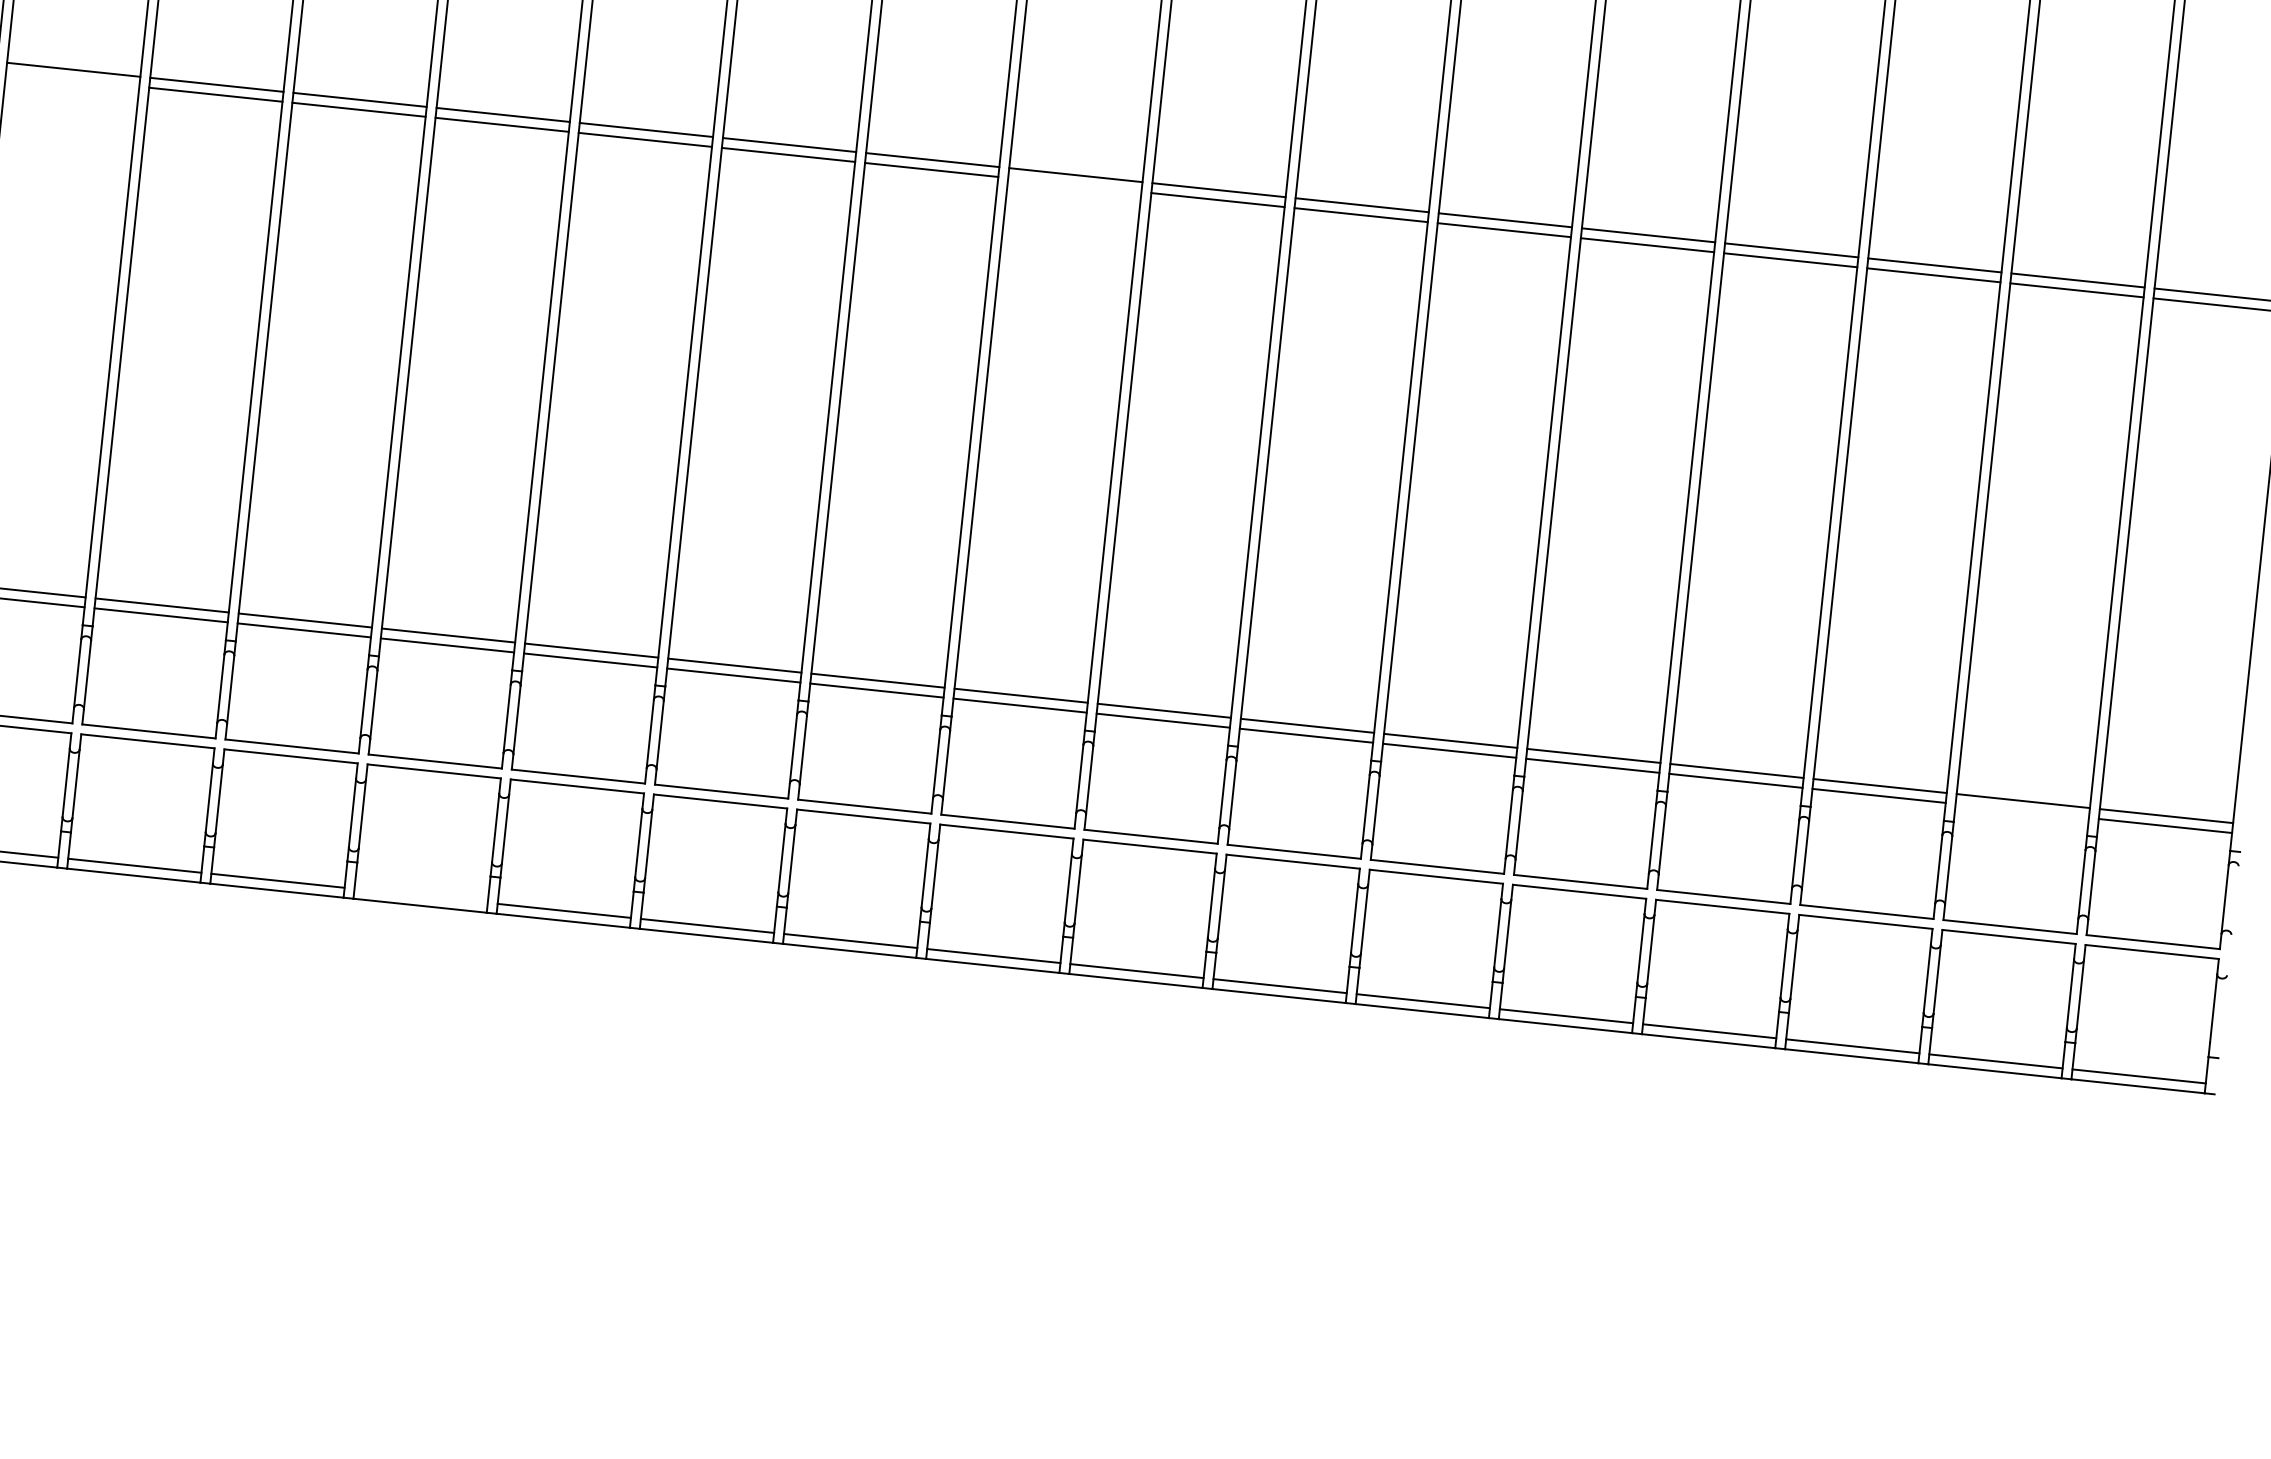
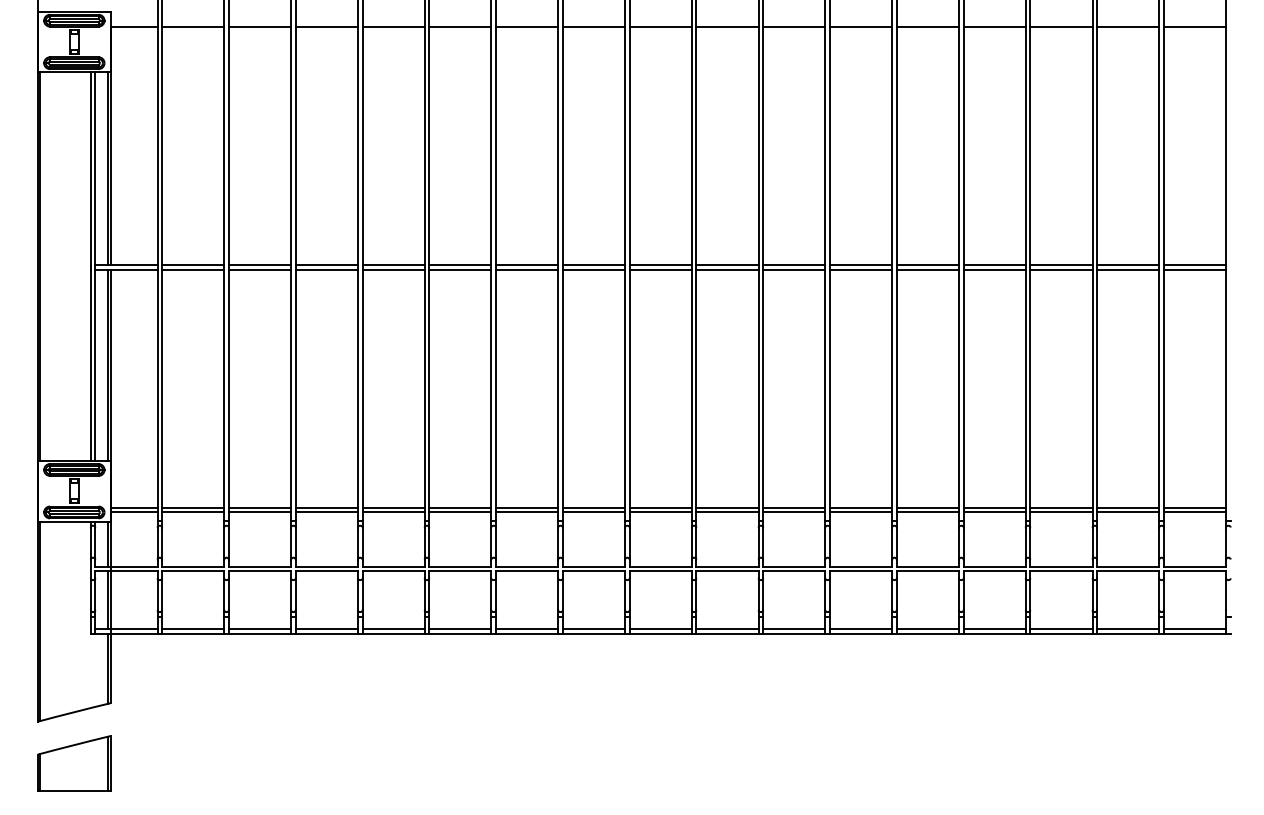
line: (73, 79) -> (193, 269), added
line: (1074, 184) -> (660, 269), added
line: (2022, 811) -> (1128, 512), added
line: (420, 896) -> (393, 629), added

